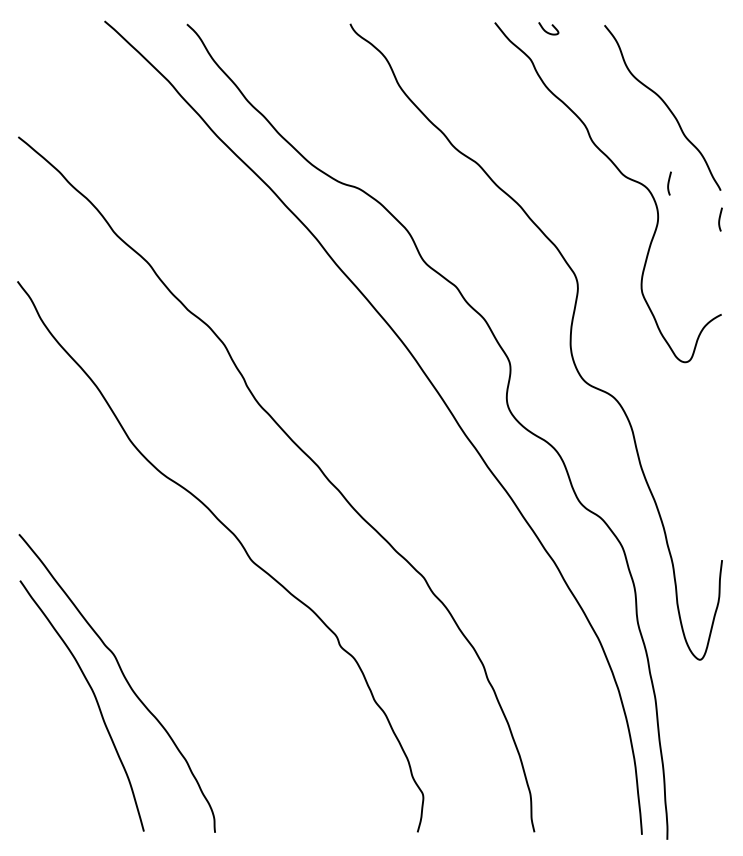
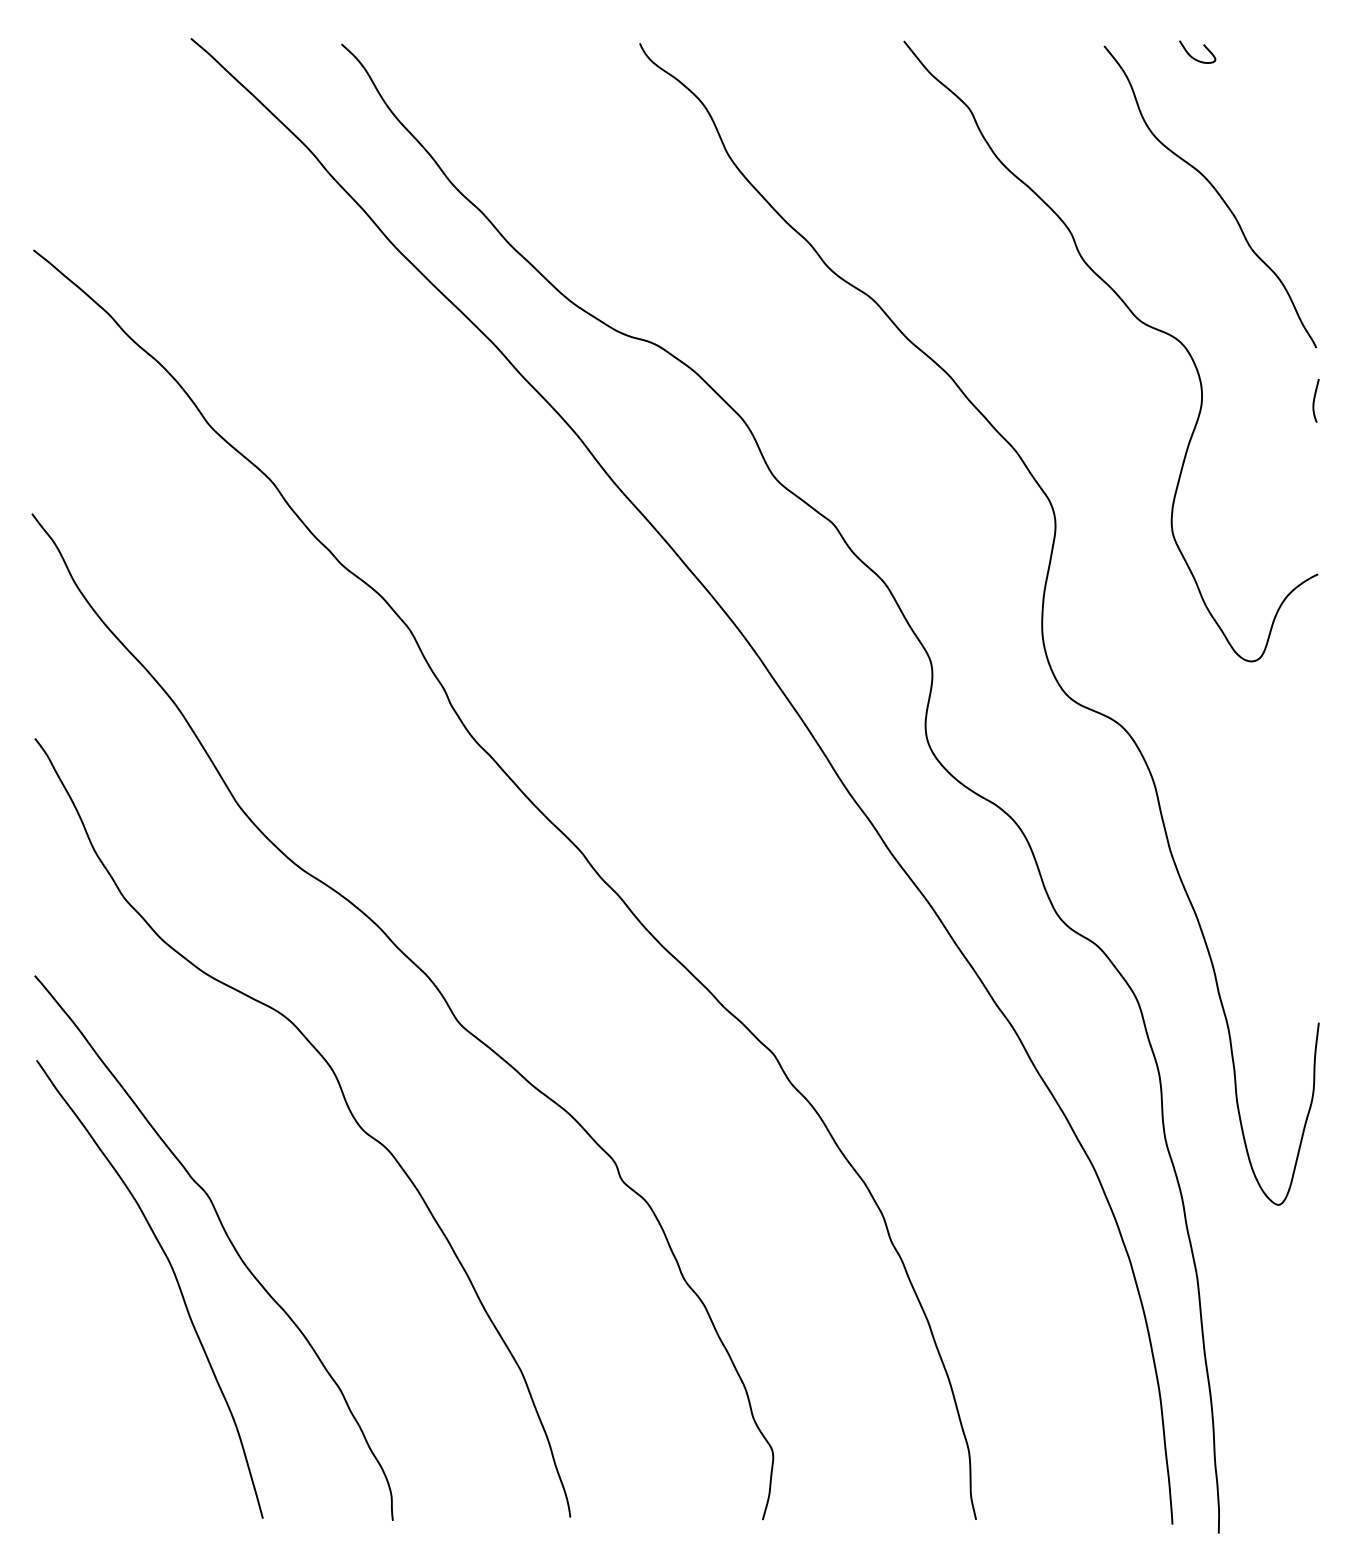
curve: (546, 30) -> (1193, 55), moved
curve: (669, 183) -> (1222, 334), removed
curve: (189, 606) -> (346, 1107), added

